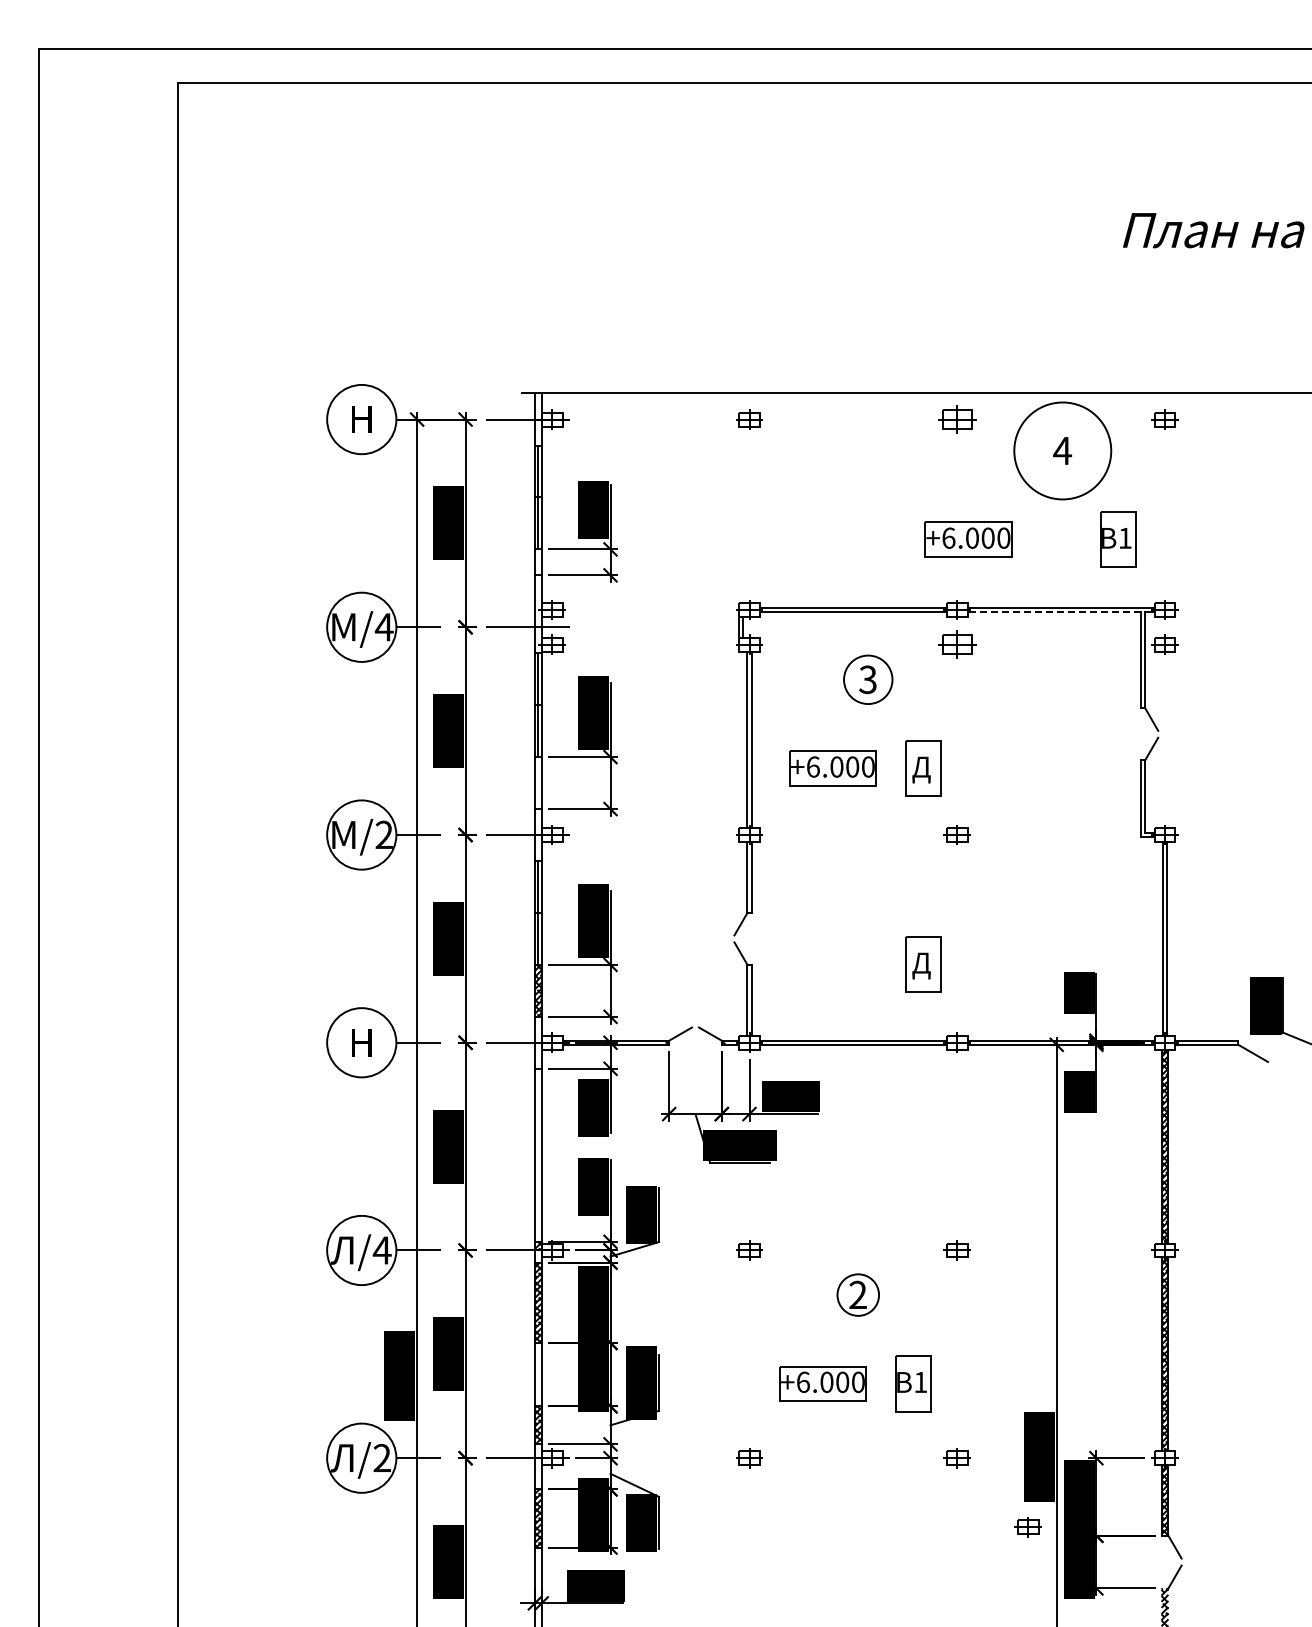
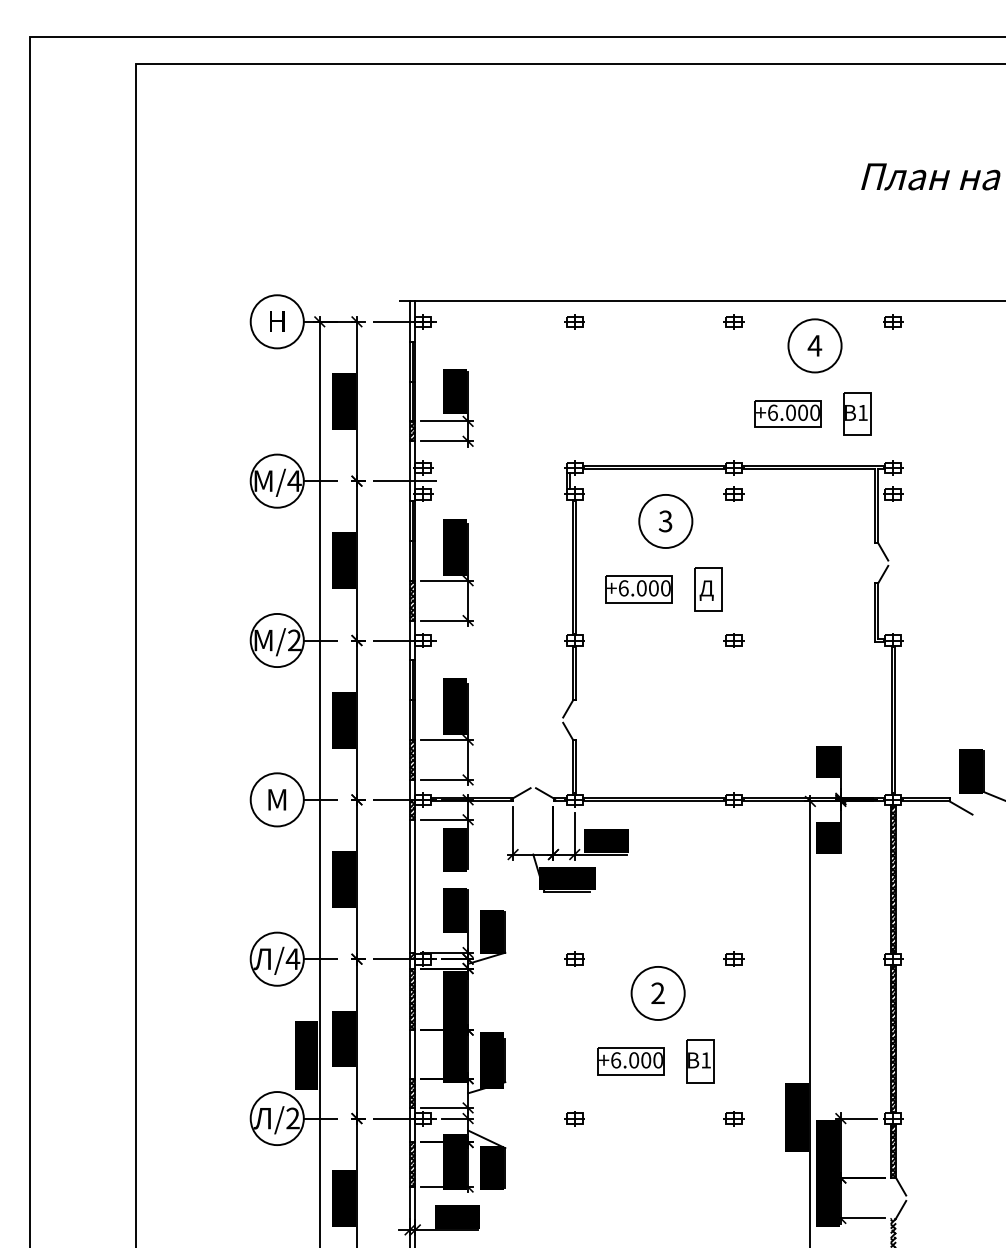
part: (956, 419) -> (733, 321), size x0.71
circle: (1062, 450) -> (814, 345), size x0.71
part: (968, 539) -> (787, 413), moved
hatch: (537, 562) -> (412, 431), added
line: (1054, 612) -> (808, 469), dashed -> solid
part: (956, 644) -> (733, 494), size x0.71
circle: (867, 679) -> (665, 521), size x1.43
hatch: (537, 783) -> (412, 600), added
part: (923, 964) -> (708, 739), removed
text: (361, 1042) -> (277, 799), Н -> М
hatch: (537, 1055) -> (412, 809), added
circle: (857, 1294) -> (657, 992), size x1.67
part: (1027, 1527) -> (787, 1171), removed

